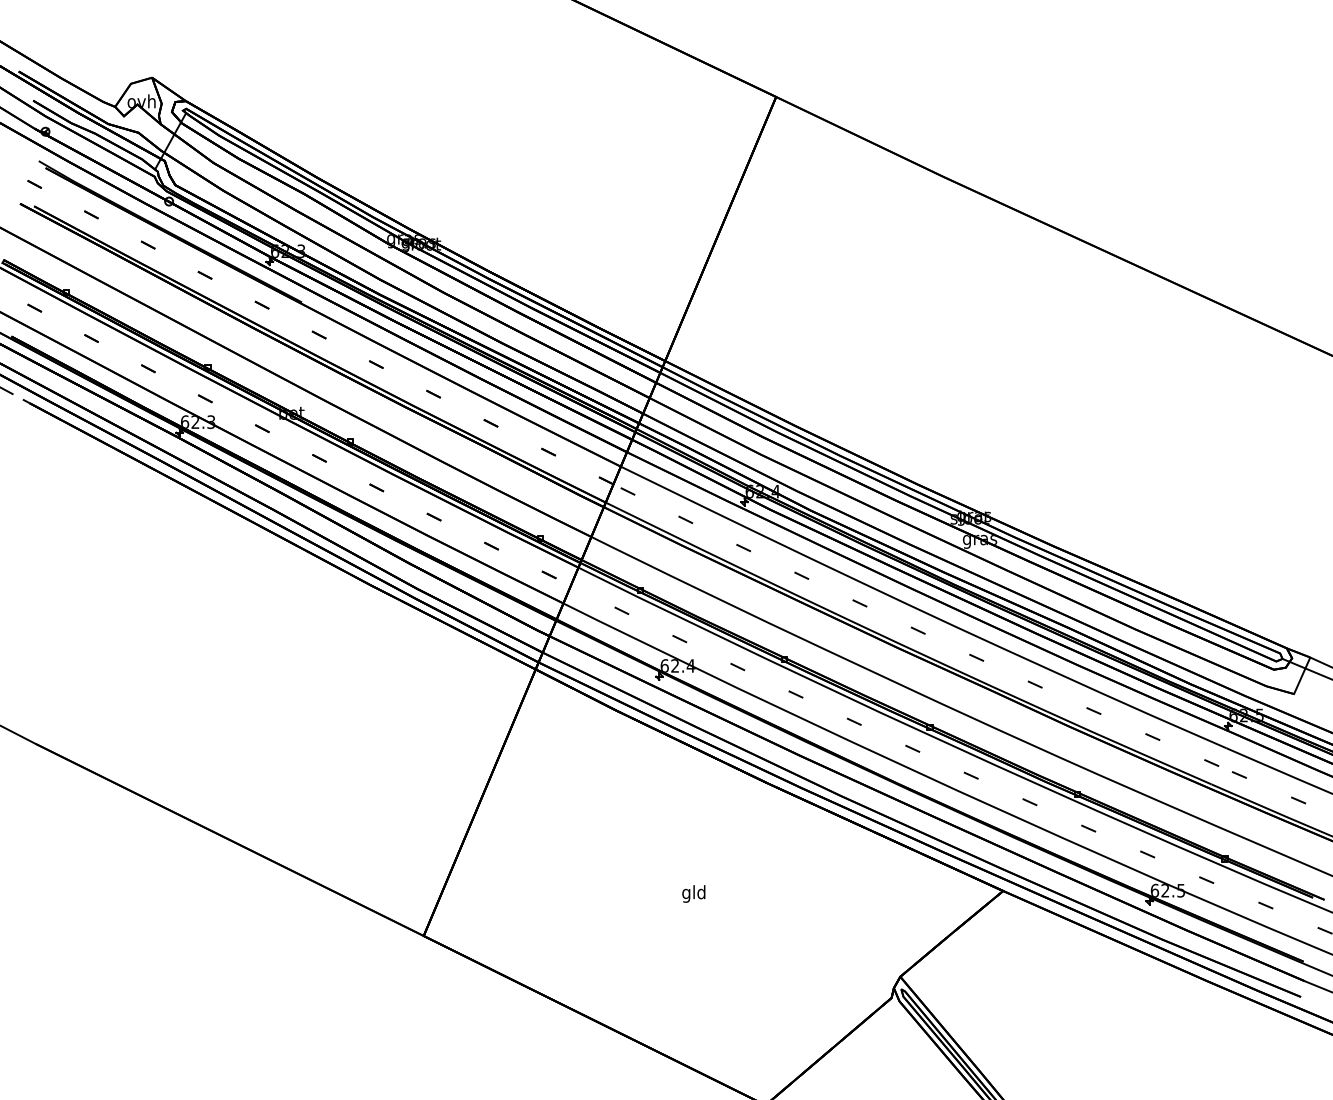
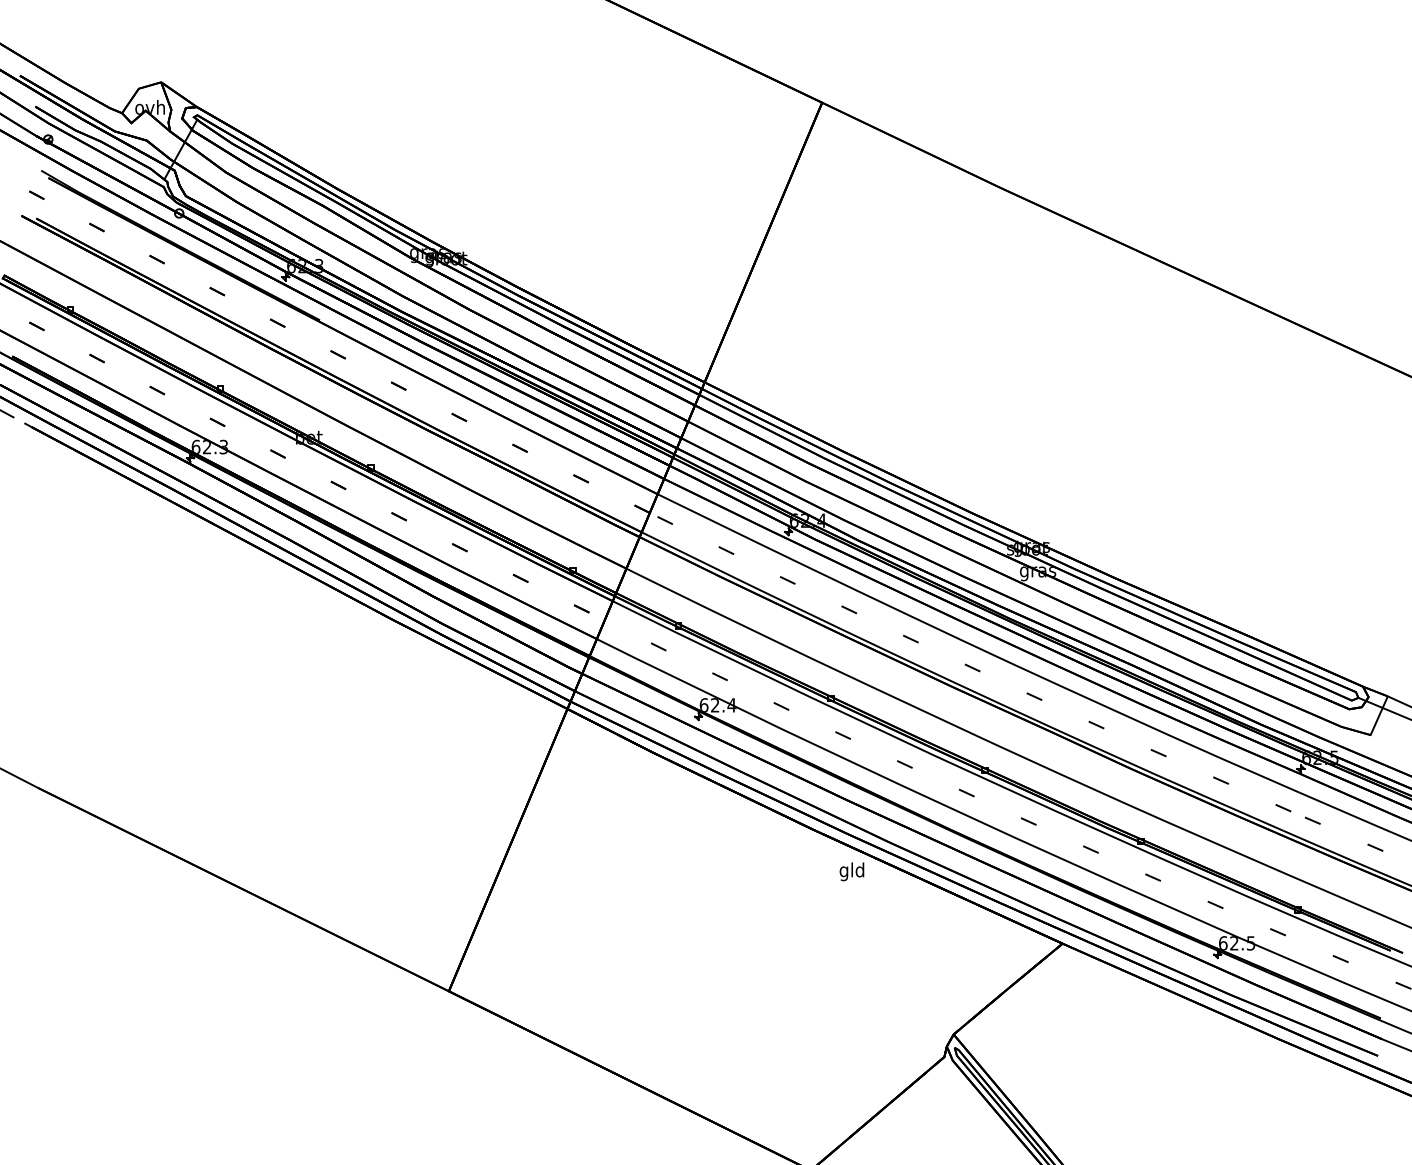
text: (693, 893) -> (851, 871), moved

